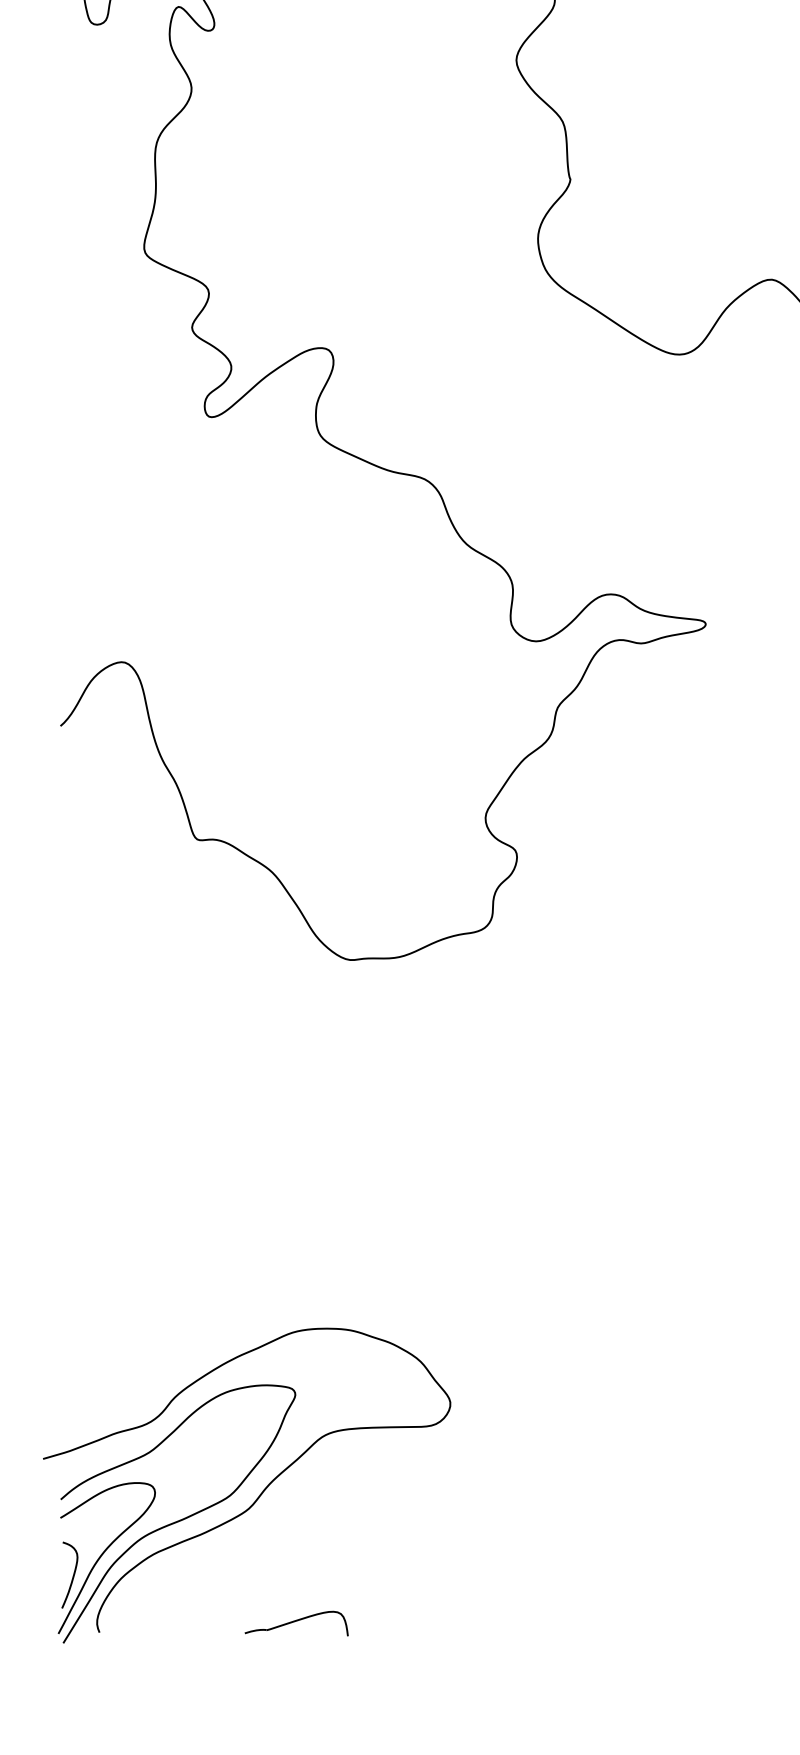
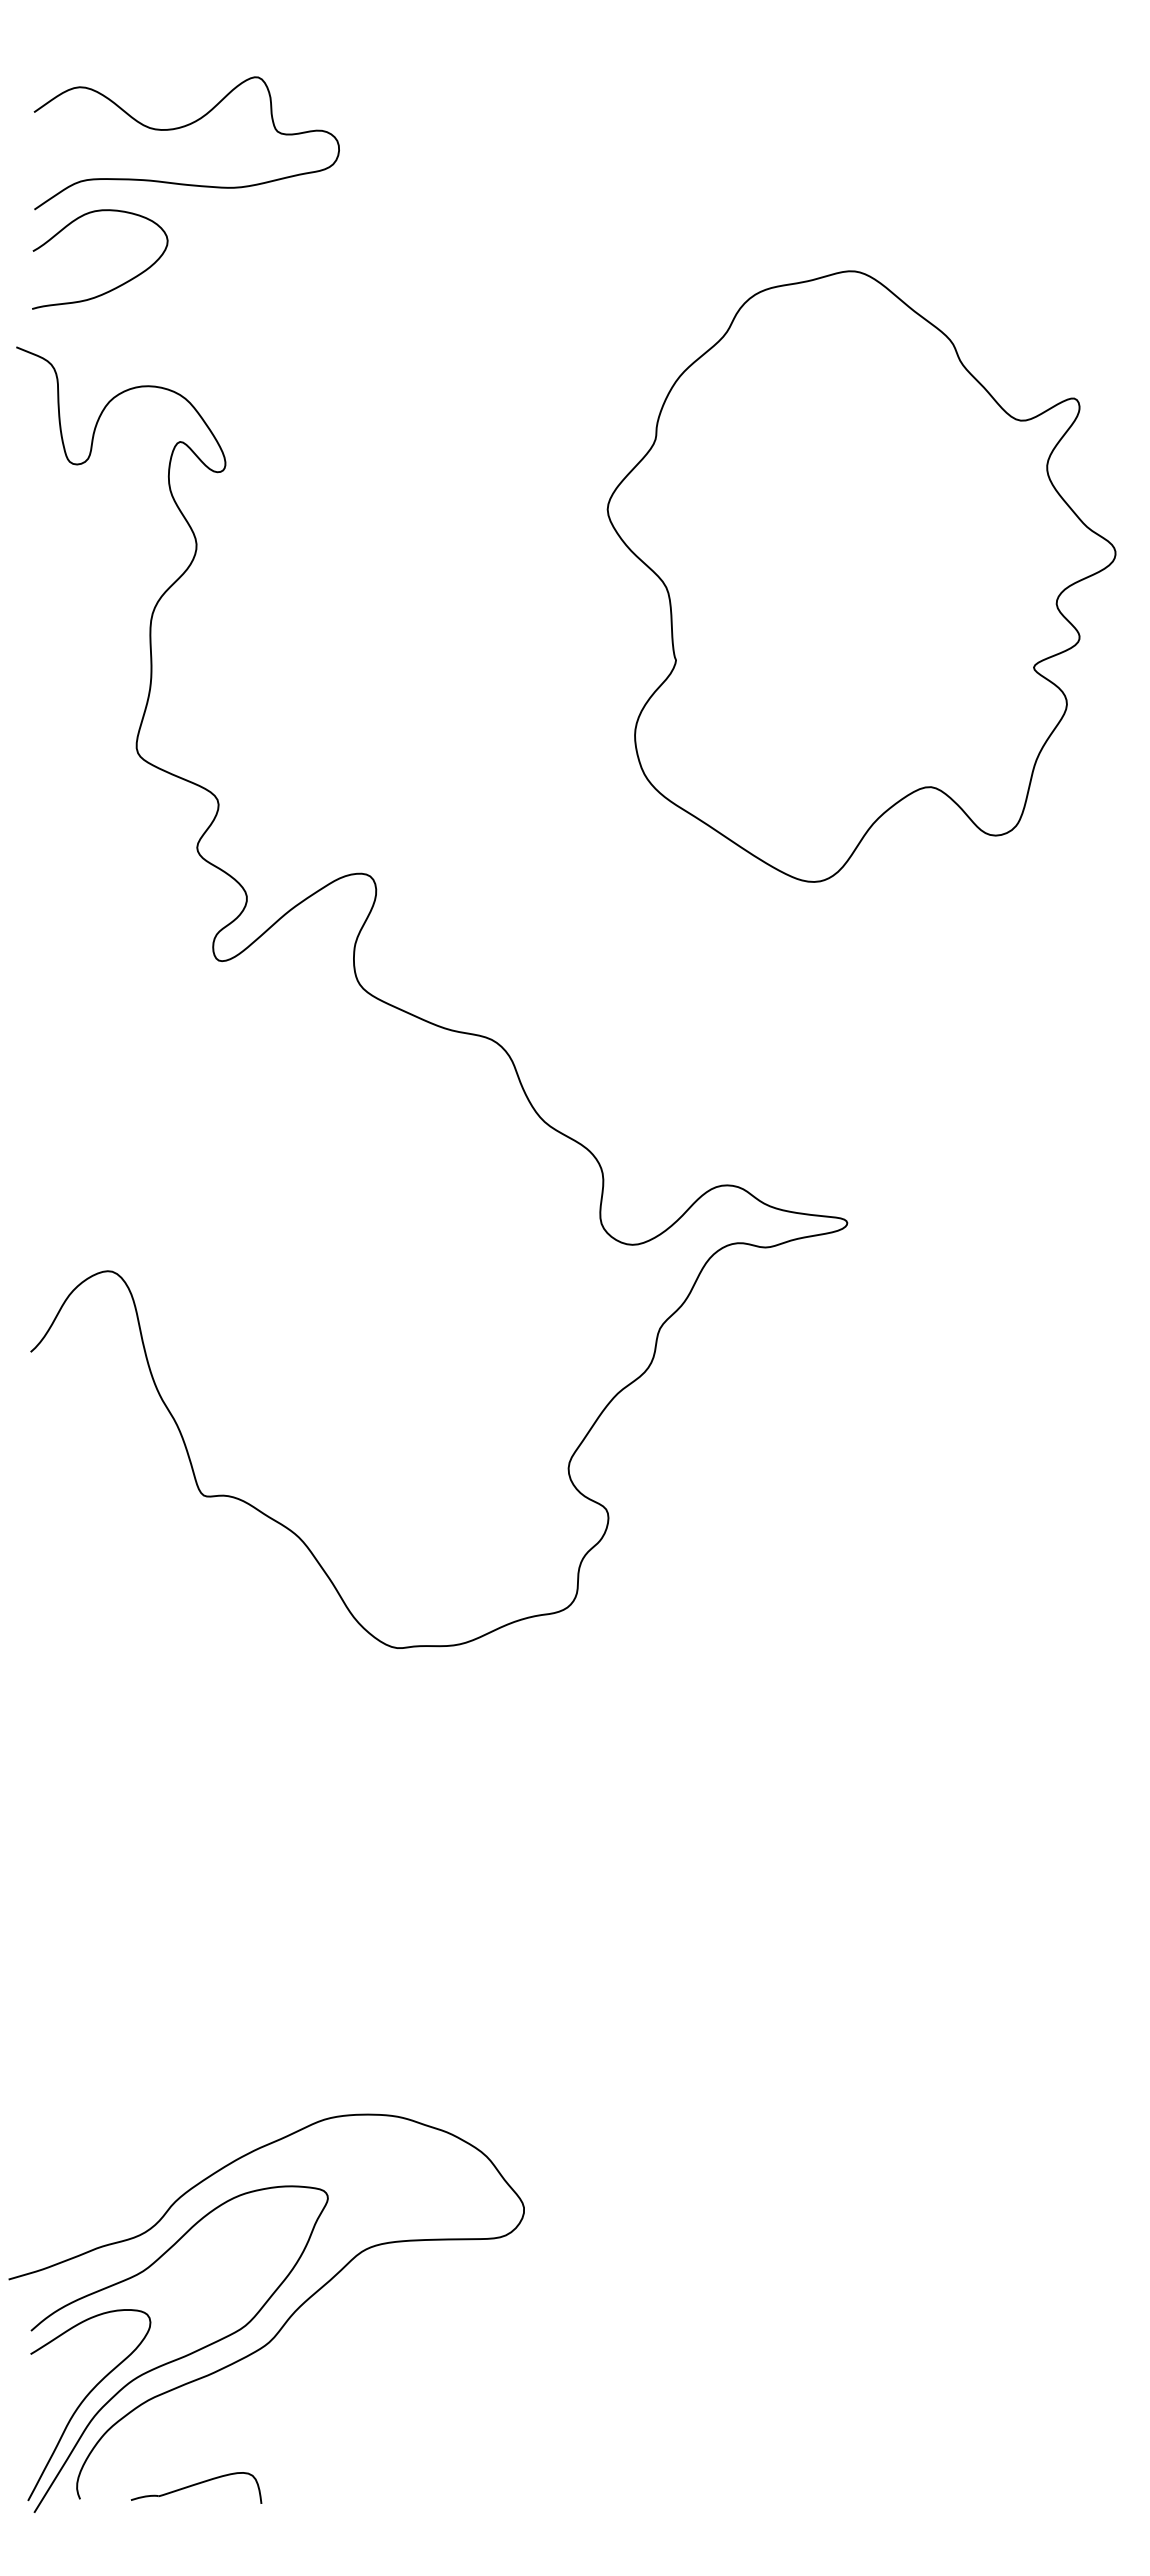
curve: (72, 1575) -> (46, 2426), removed
part: (296, 1623) -> (196, 2487), moved

